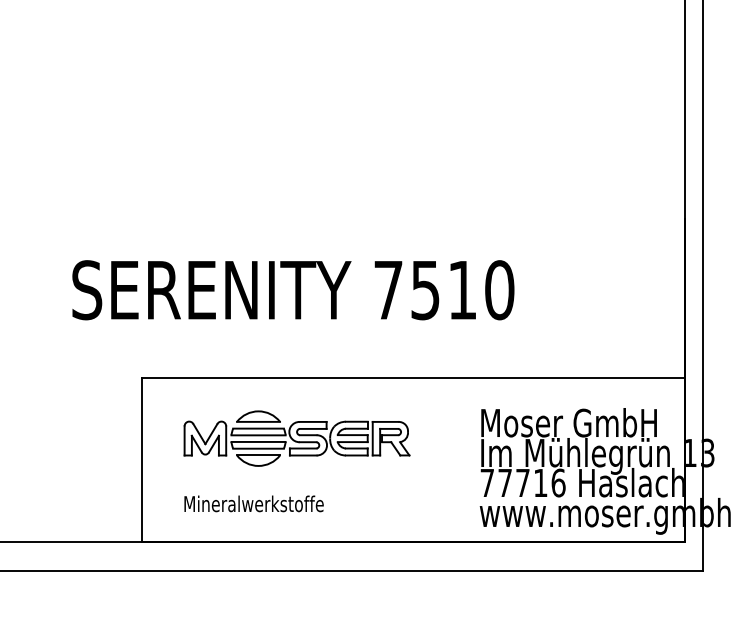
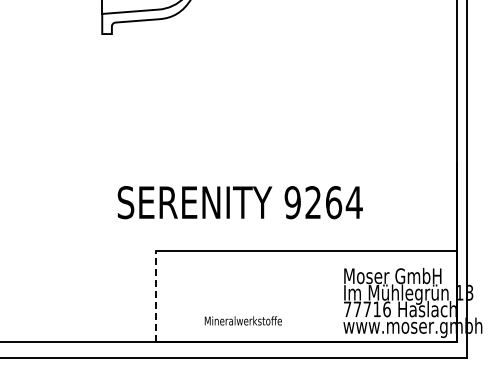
text: (443, 289) -> (323, 202), 7510 -> 9264
part: (297, 438) -> (242, 284), removed
line: (142, 459) -> (156, 296), solid -> dashed
text: (252, 503) -> (242, 320), moved

